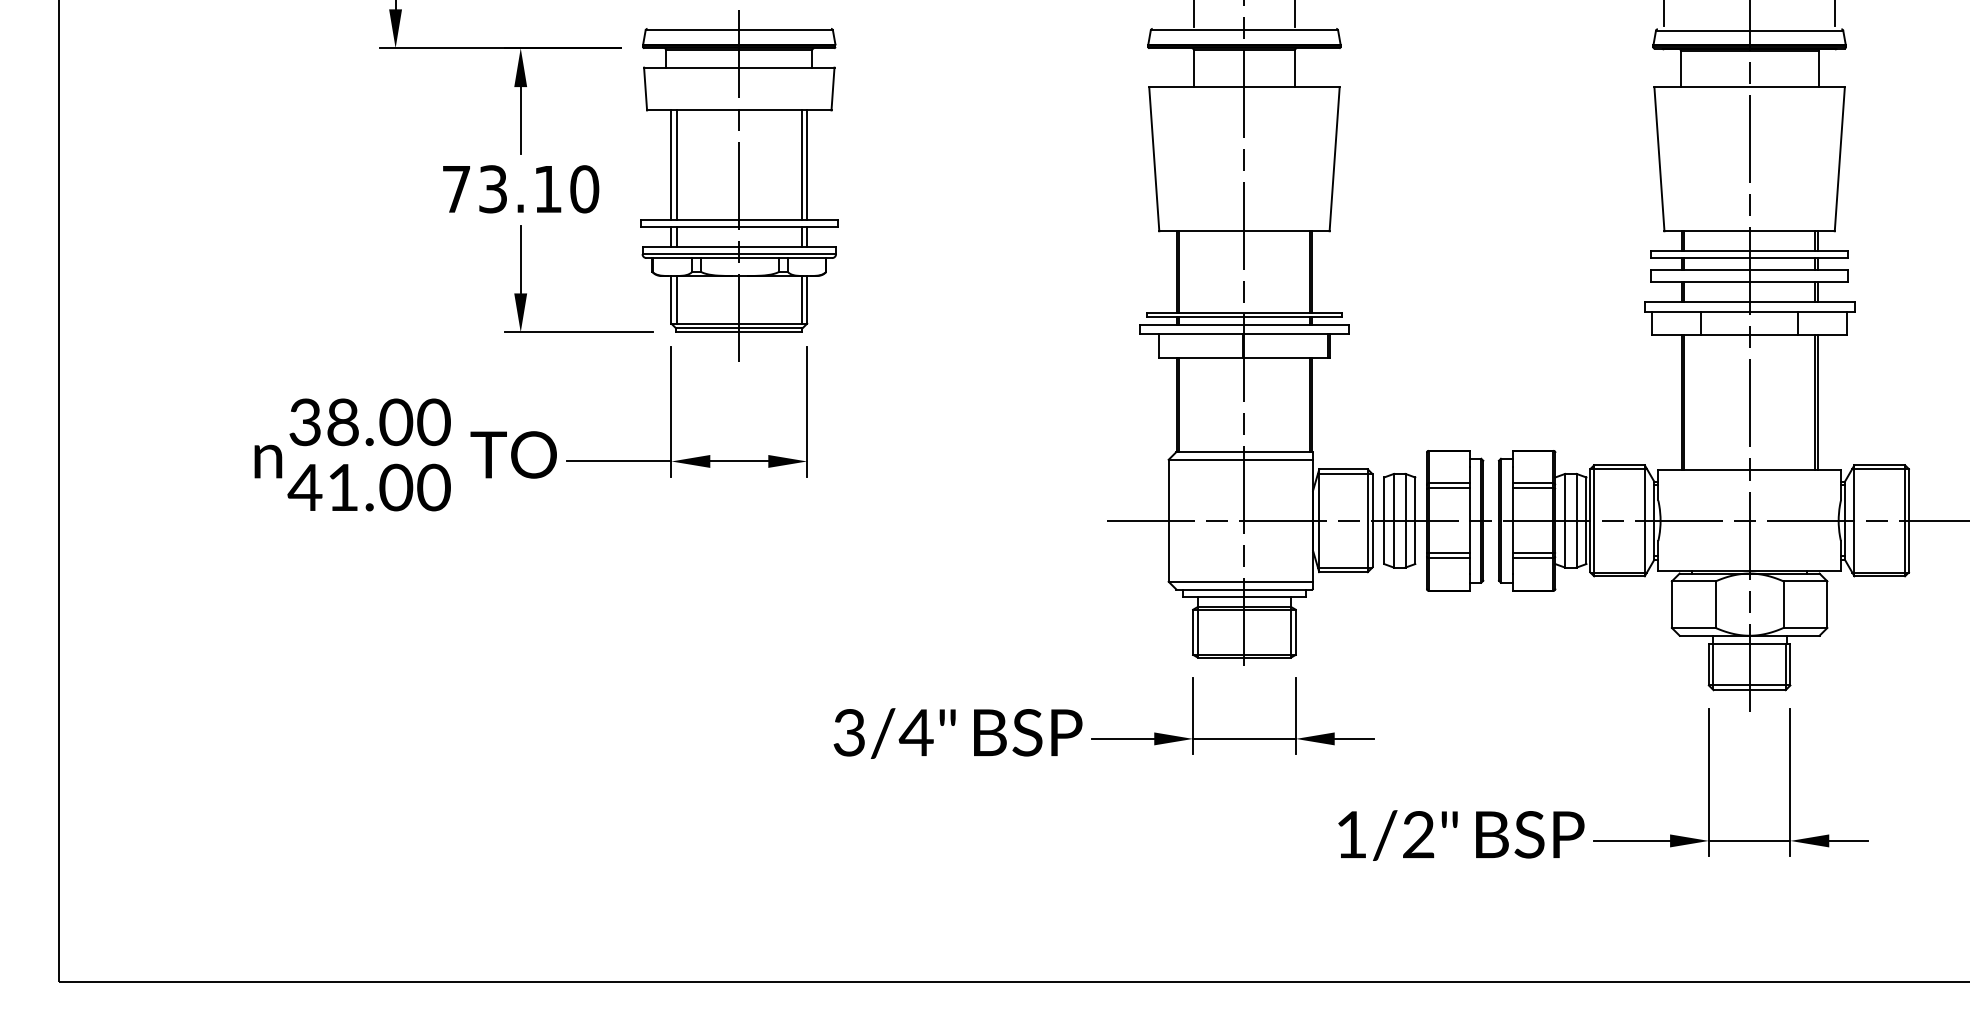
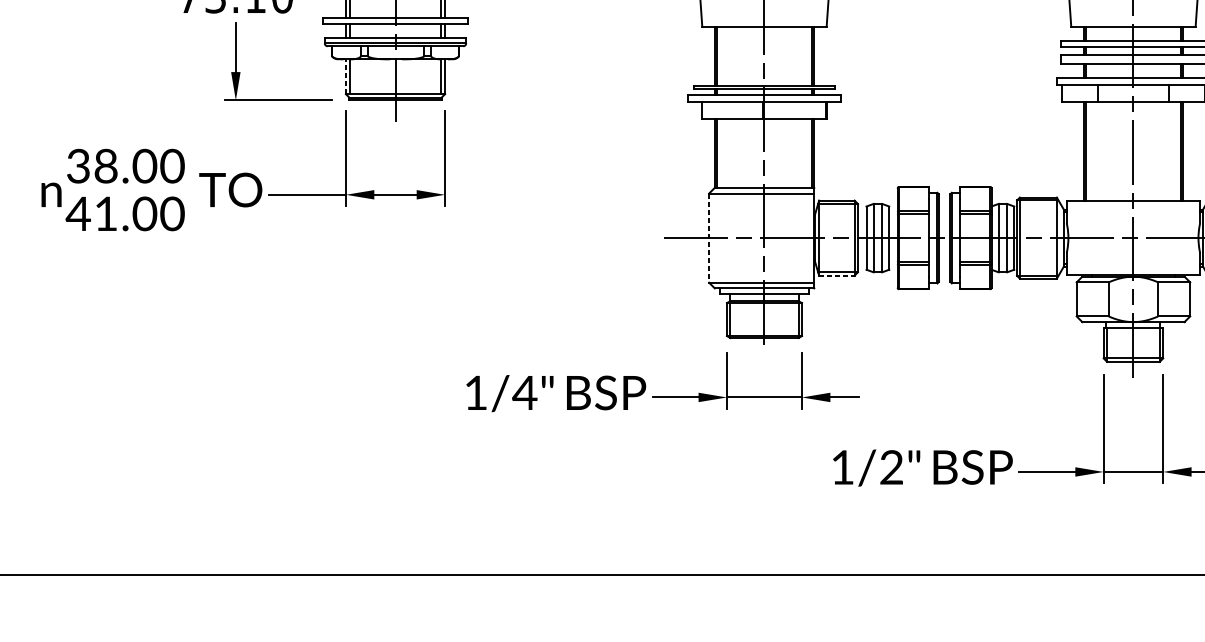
line: (671, 299) -> (345, 76), solid -> dashed
line: (1168, 521) -> (708, 238), solid -> dashed
line: (1344, 572) -> (837, 275), solid -> dashed
text: (848, 732) -> (475, 392), 3/4" -> 1/4"

